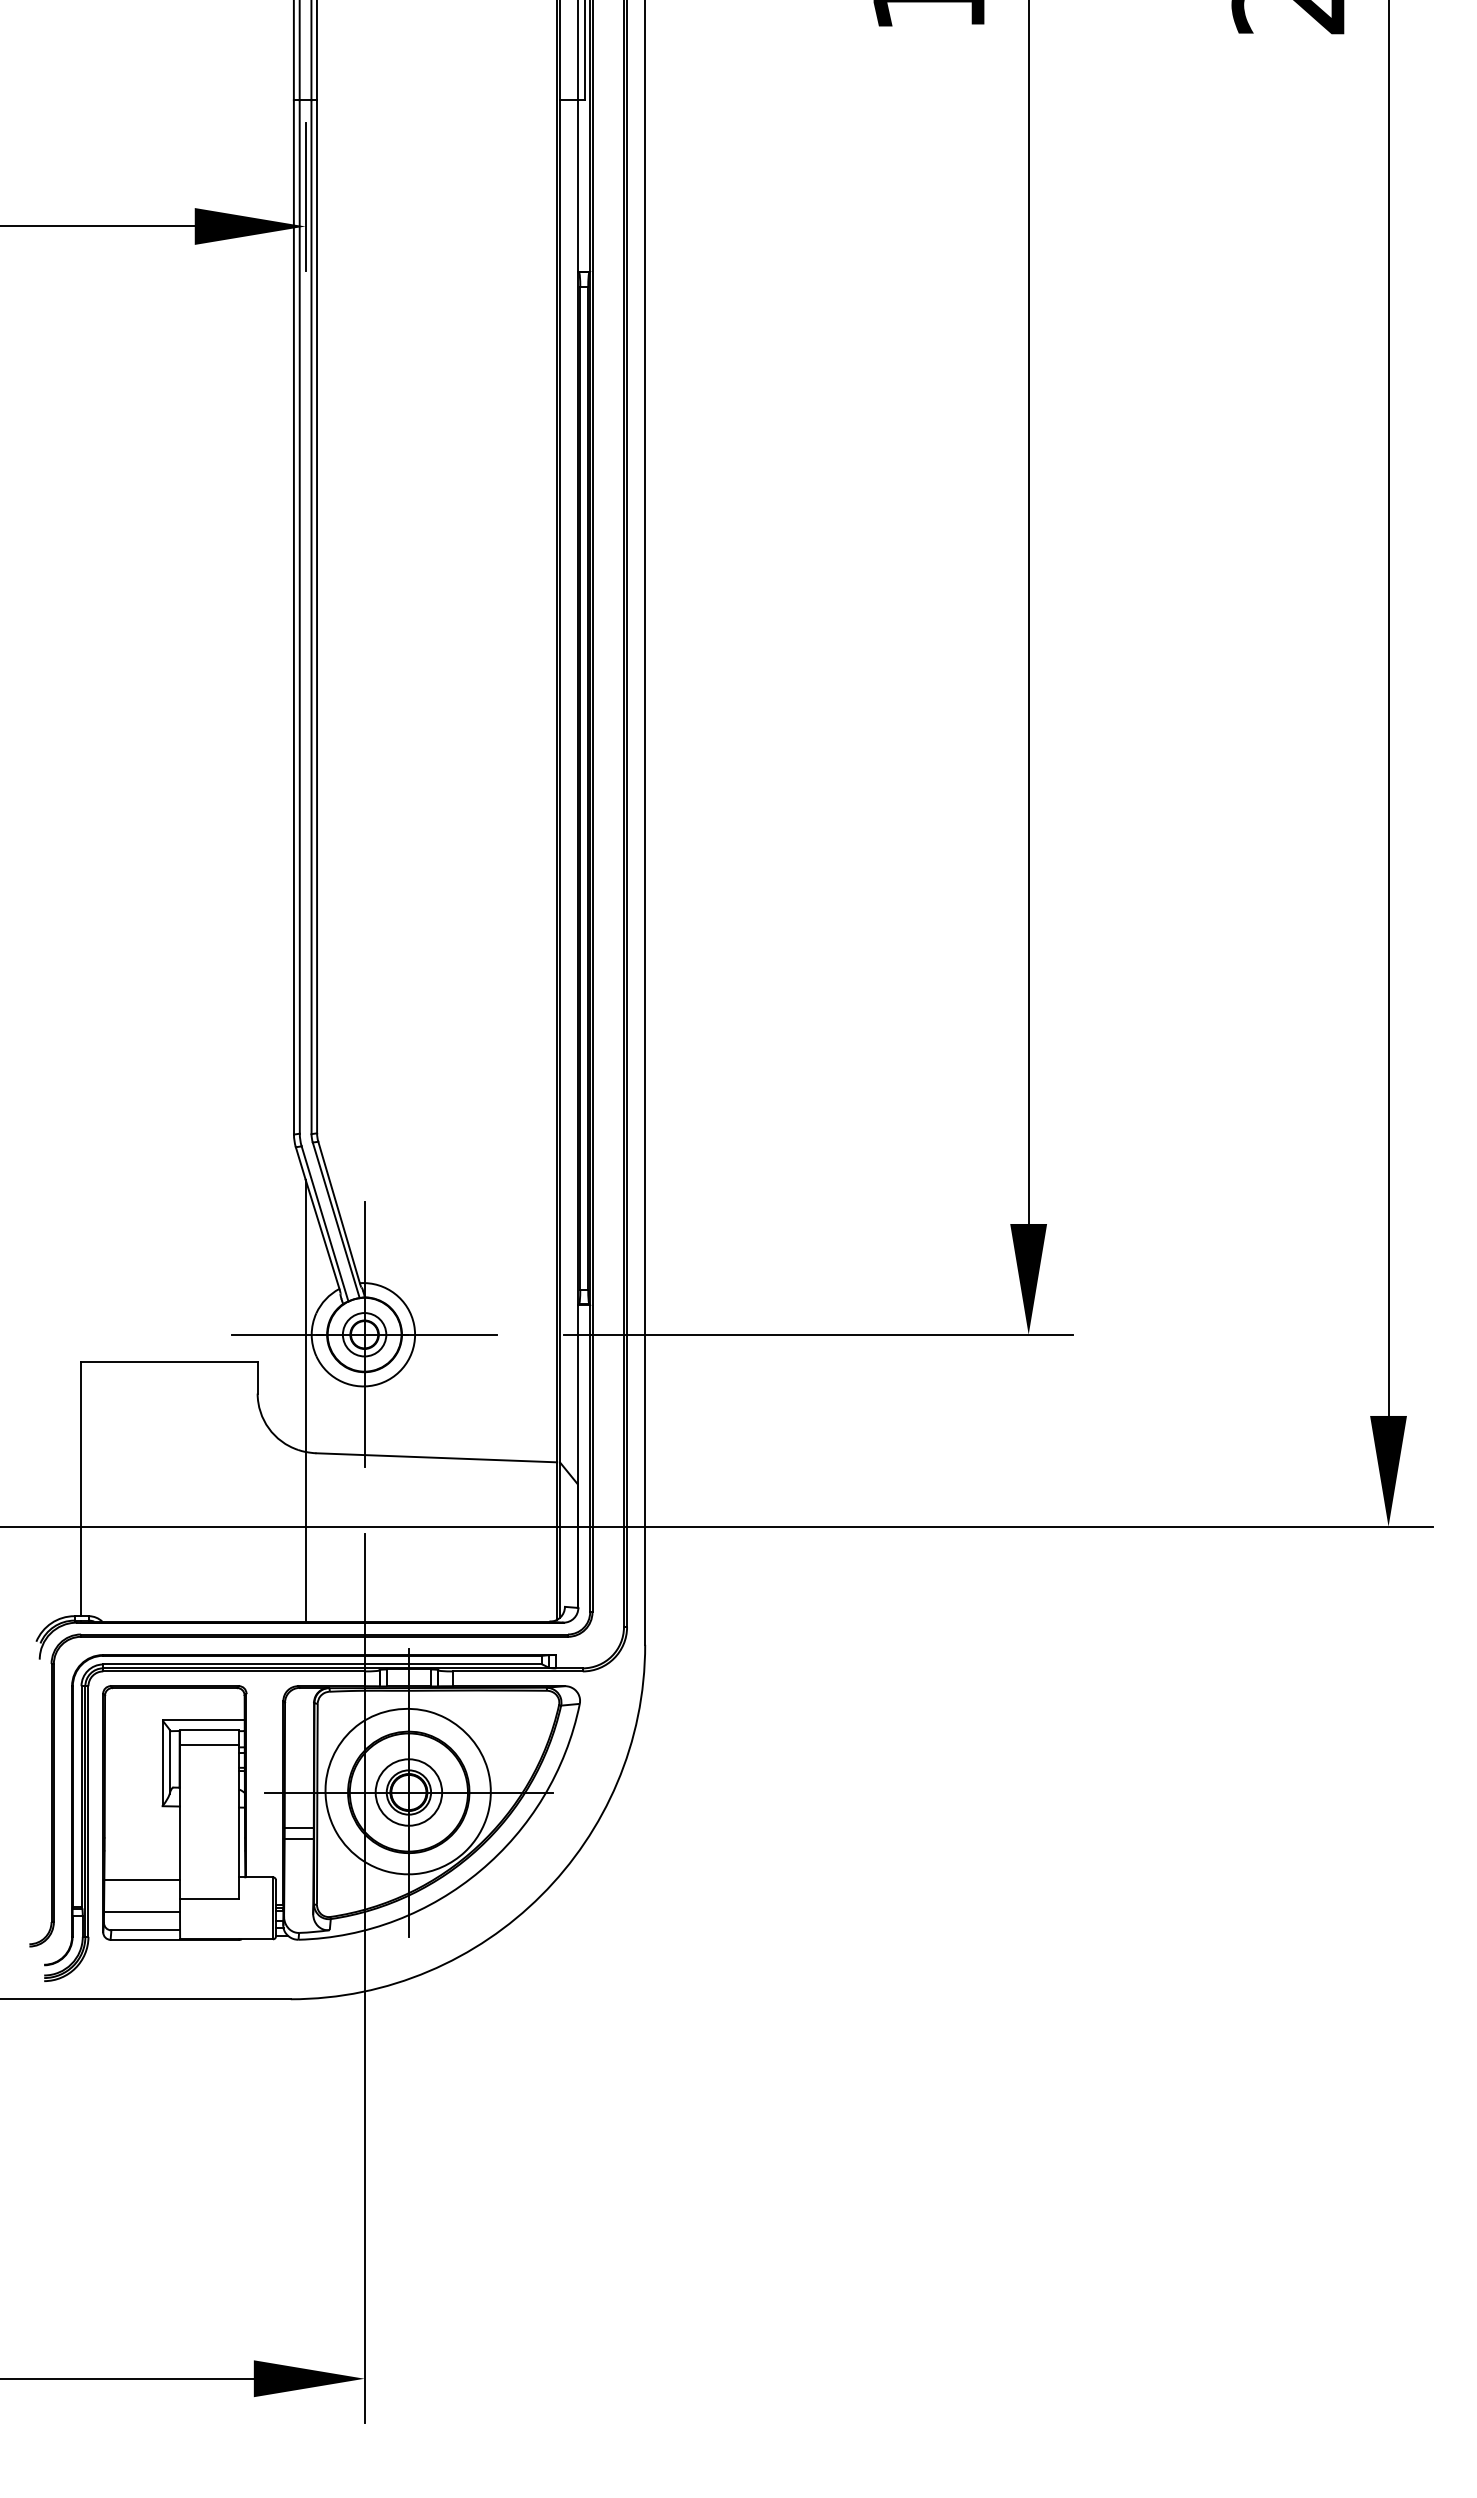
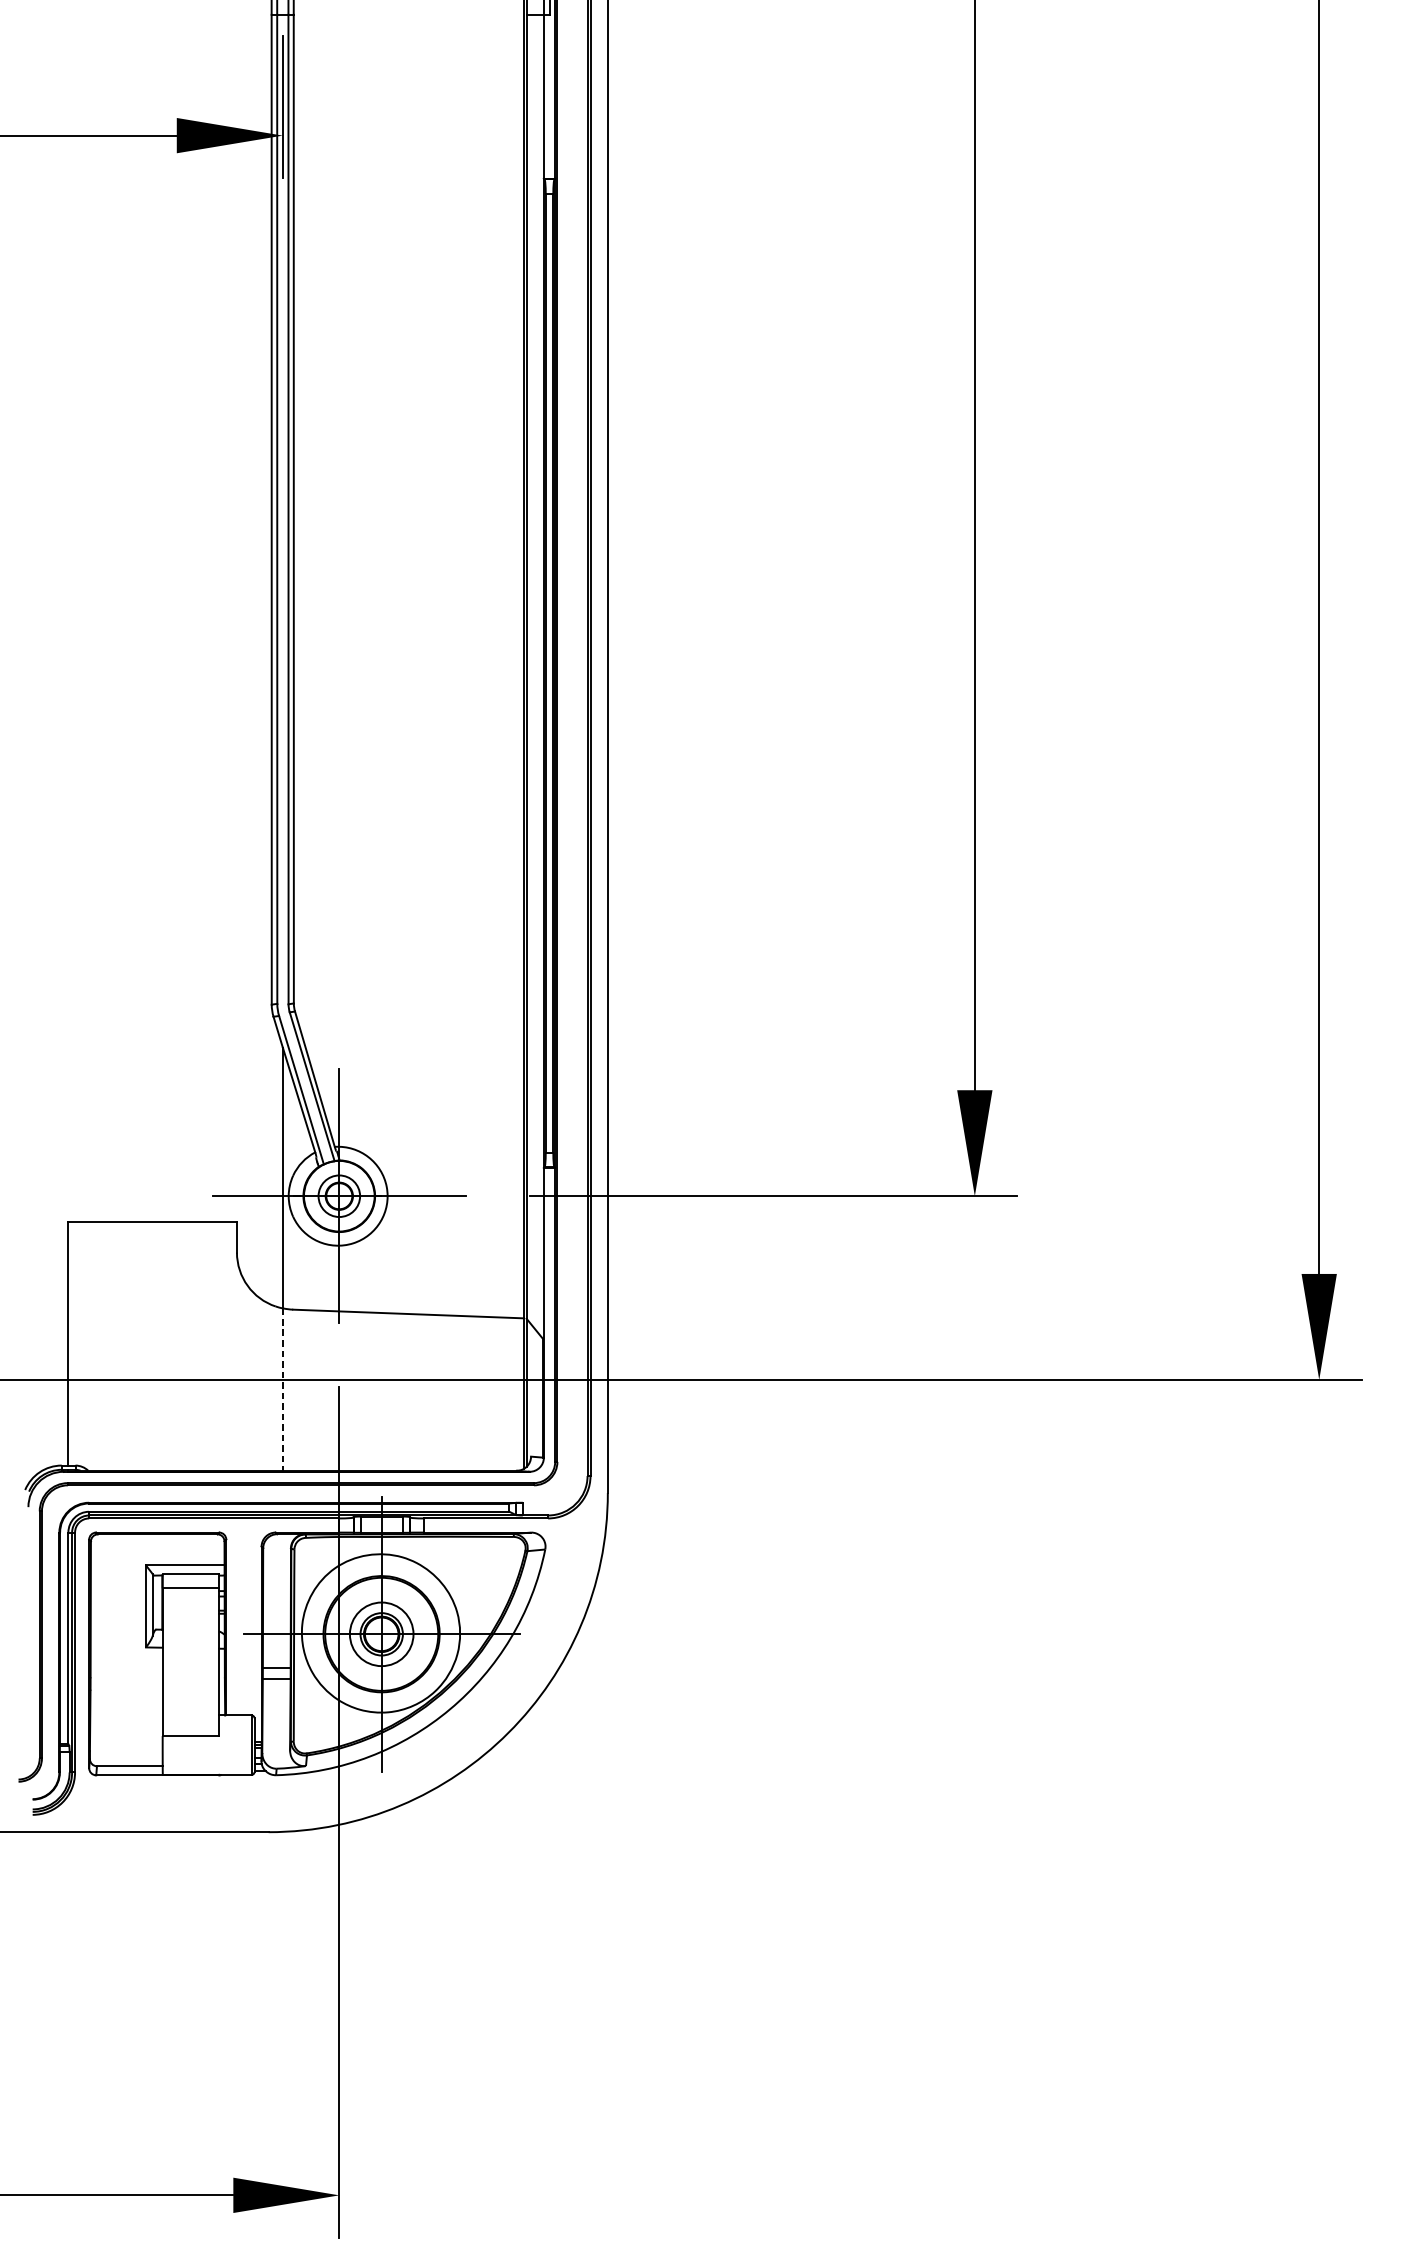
line: (305, 1536) -> (282, 1389), solid -> dashed
line: (142, 1880) -> (126, 1718), removed
line: (142, 1911) -> (126, 1748), removed

